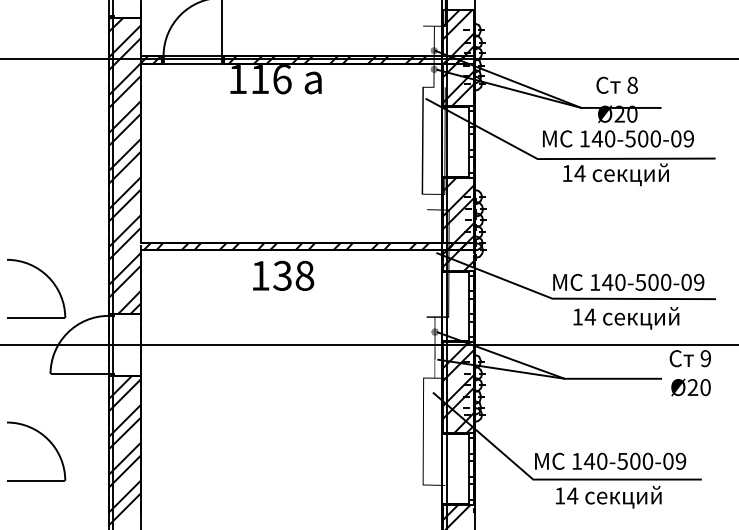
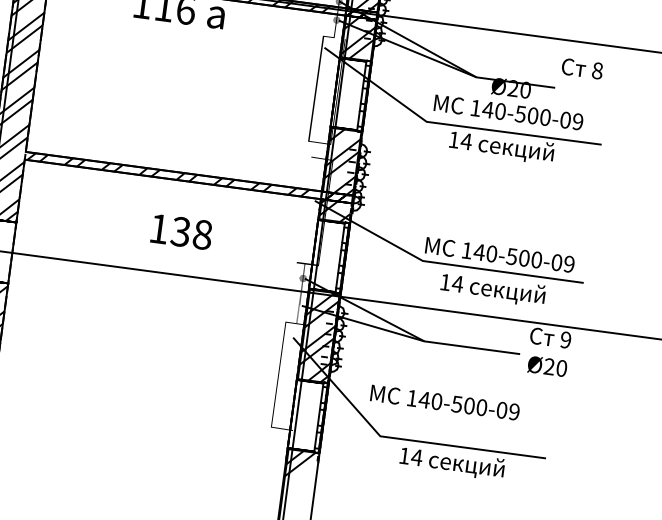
text: (616, 84) -> (581, 67), moved
text: (283, 275) -> (181, 231), moved
text: (610, 460) -> (445, 401), moved

